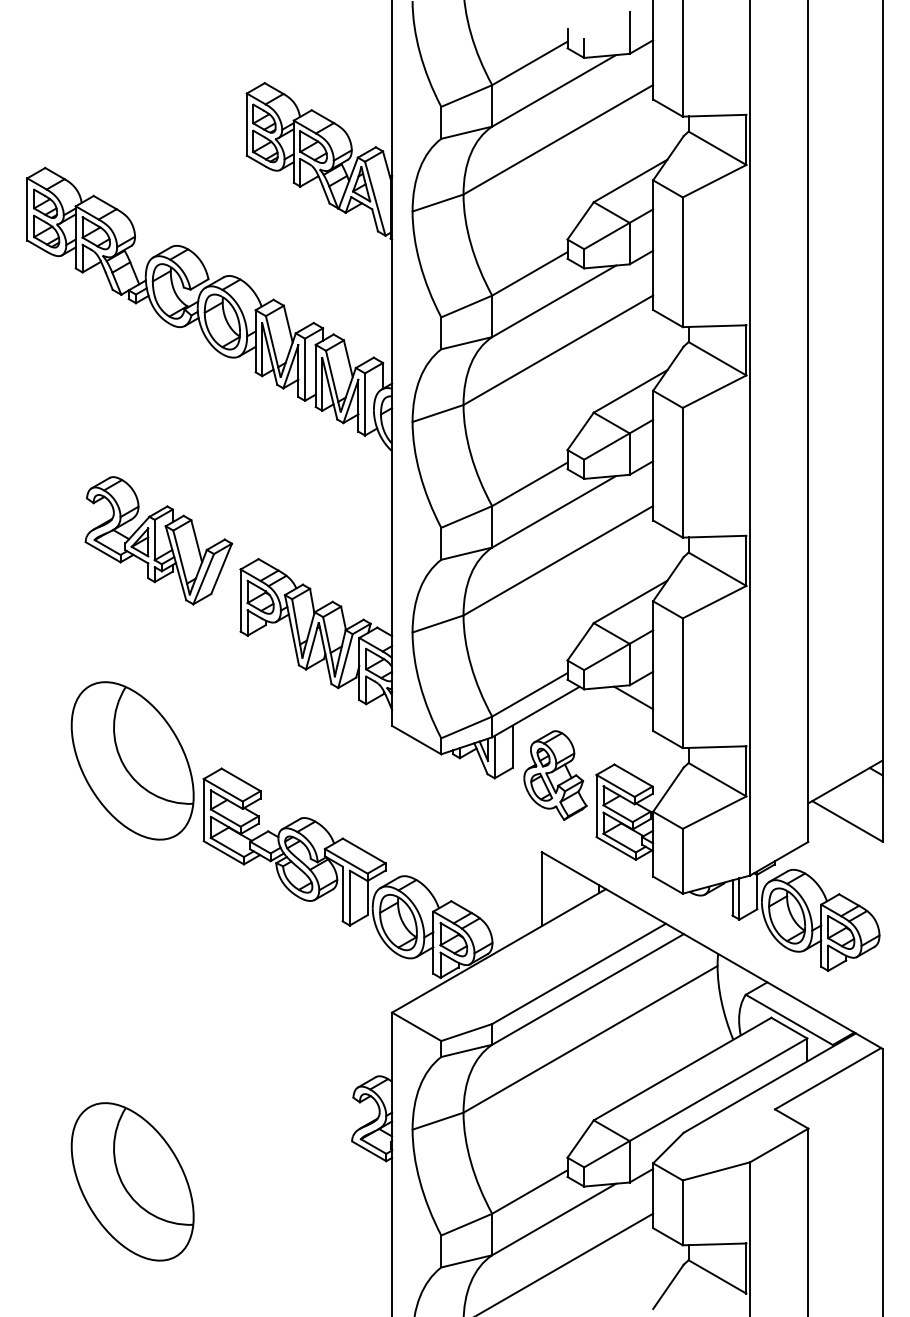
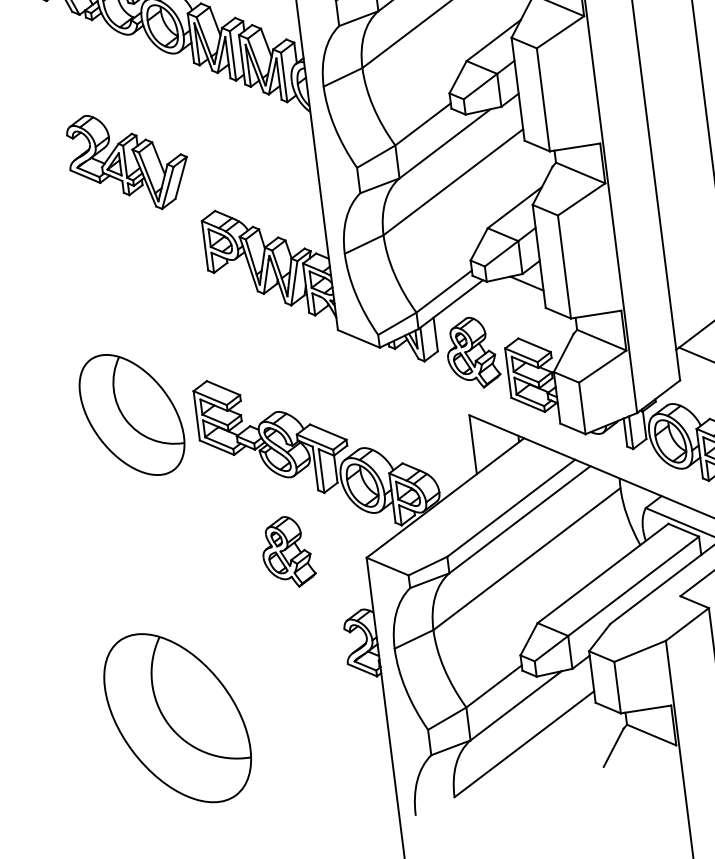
part: (158, 540) -> (128, 161), moved
part: (132, 760) -> (131, 414), moved
part: (295, 993) -> (288, 552), added
part: (132, 1181) -> (177, 717), size x1.4

